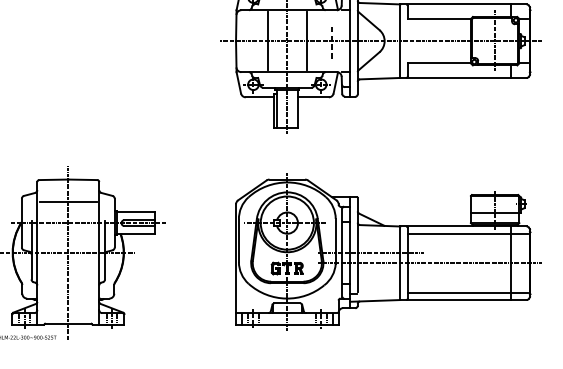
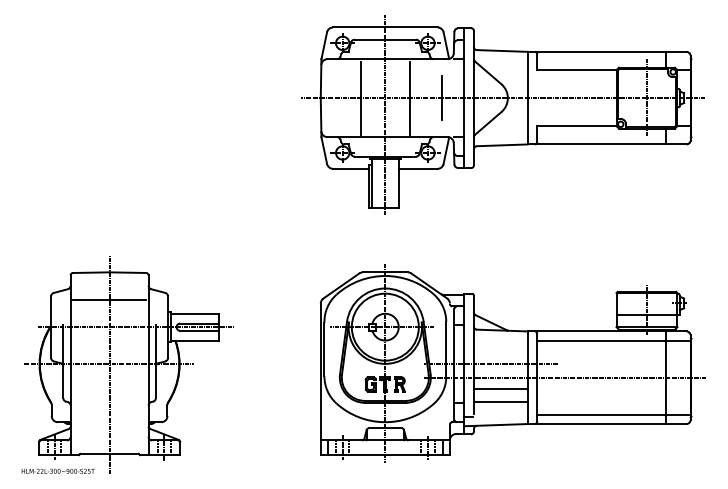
line: (331, 41) -> (441, 98), dashed -> solid
line: (378, 272) -> (500, 389), added
line: (378, 282) -> (500, 401), added

